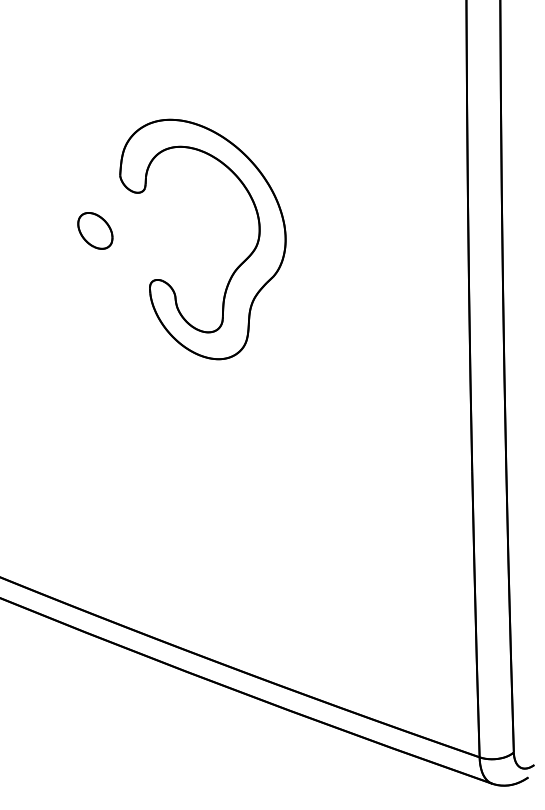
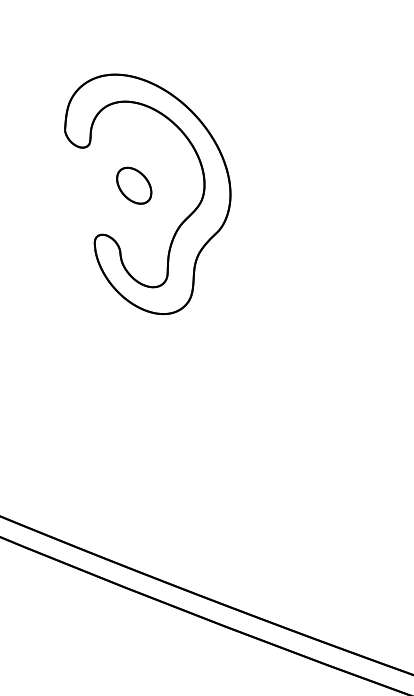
part: (236, 267) -> (181, 222), moved

